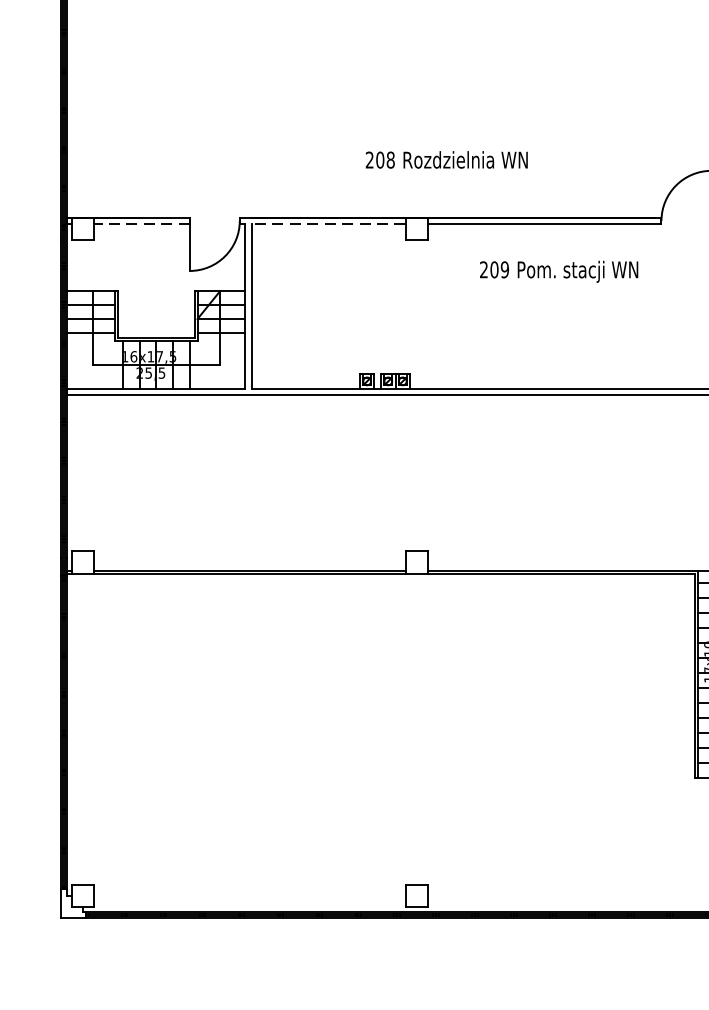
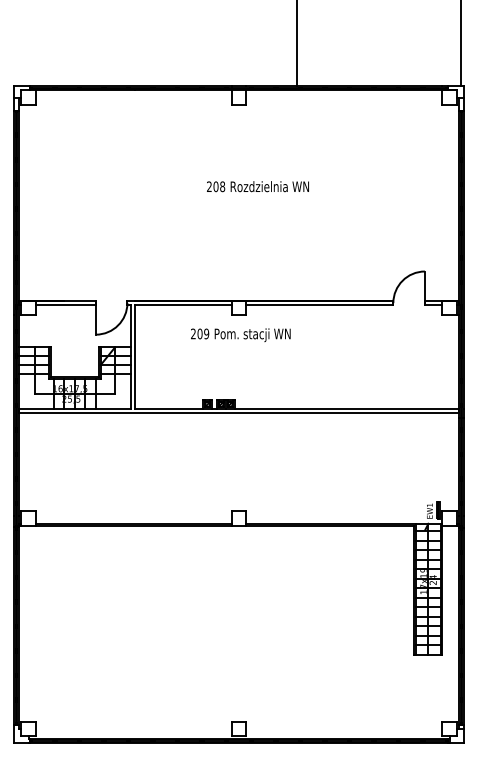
text: (446, 159) -> (257, 186), moved
line: (141, 224) -> (65, 305), dashed -> solid
line: (328, 224) -> (183, 305), dashed -> solid
text: (558, 272) -> (240, 335), moved

